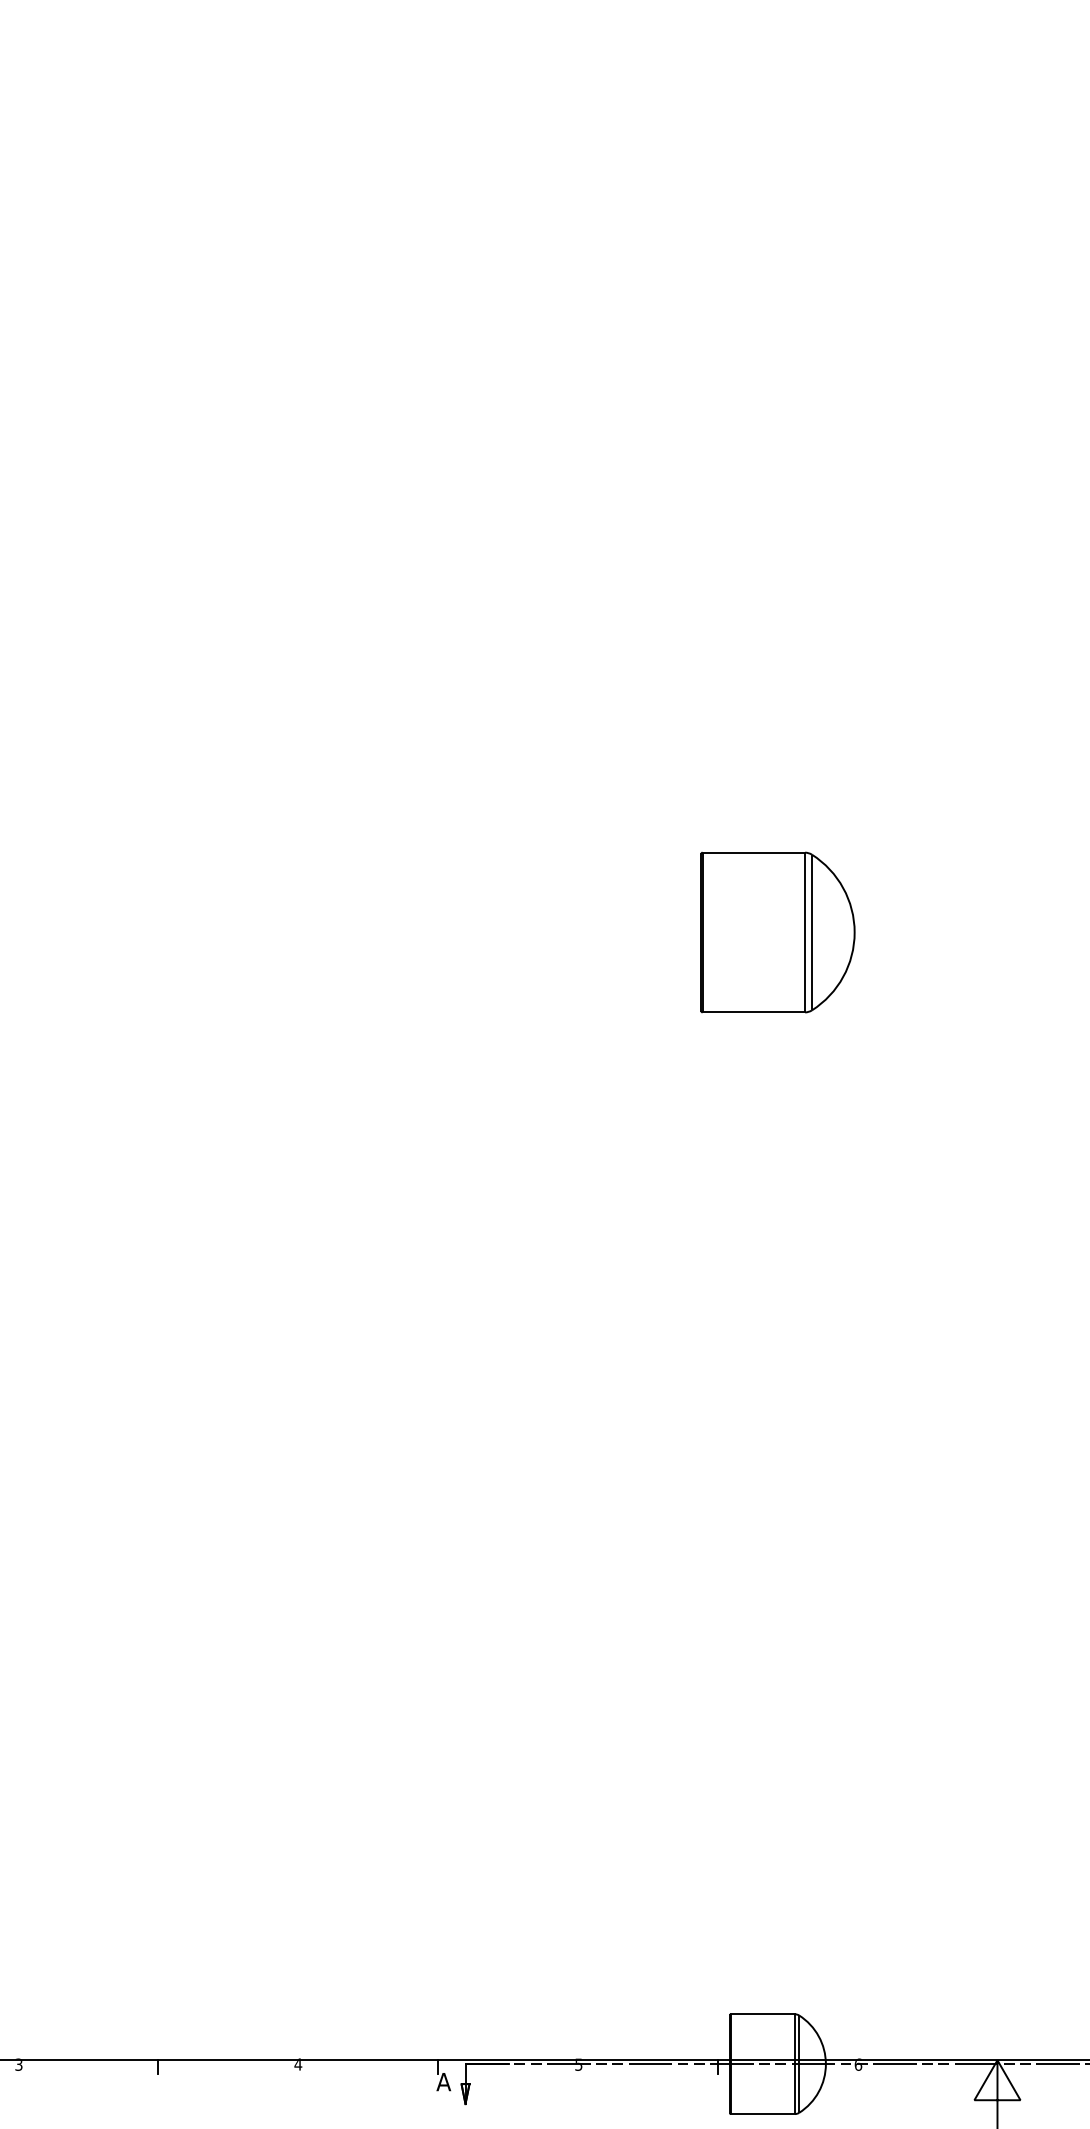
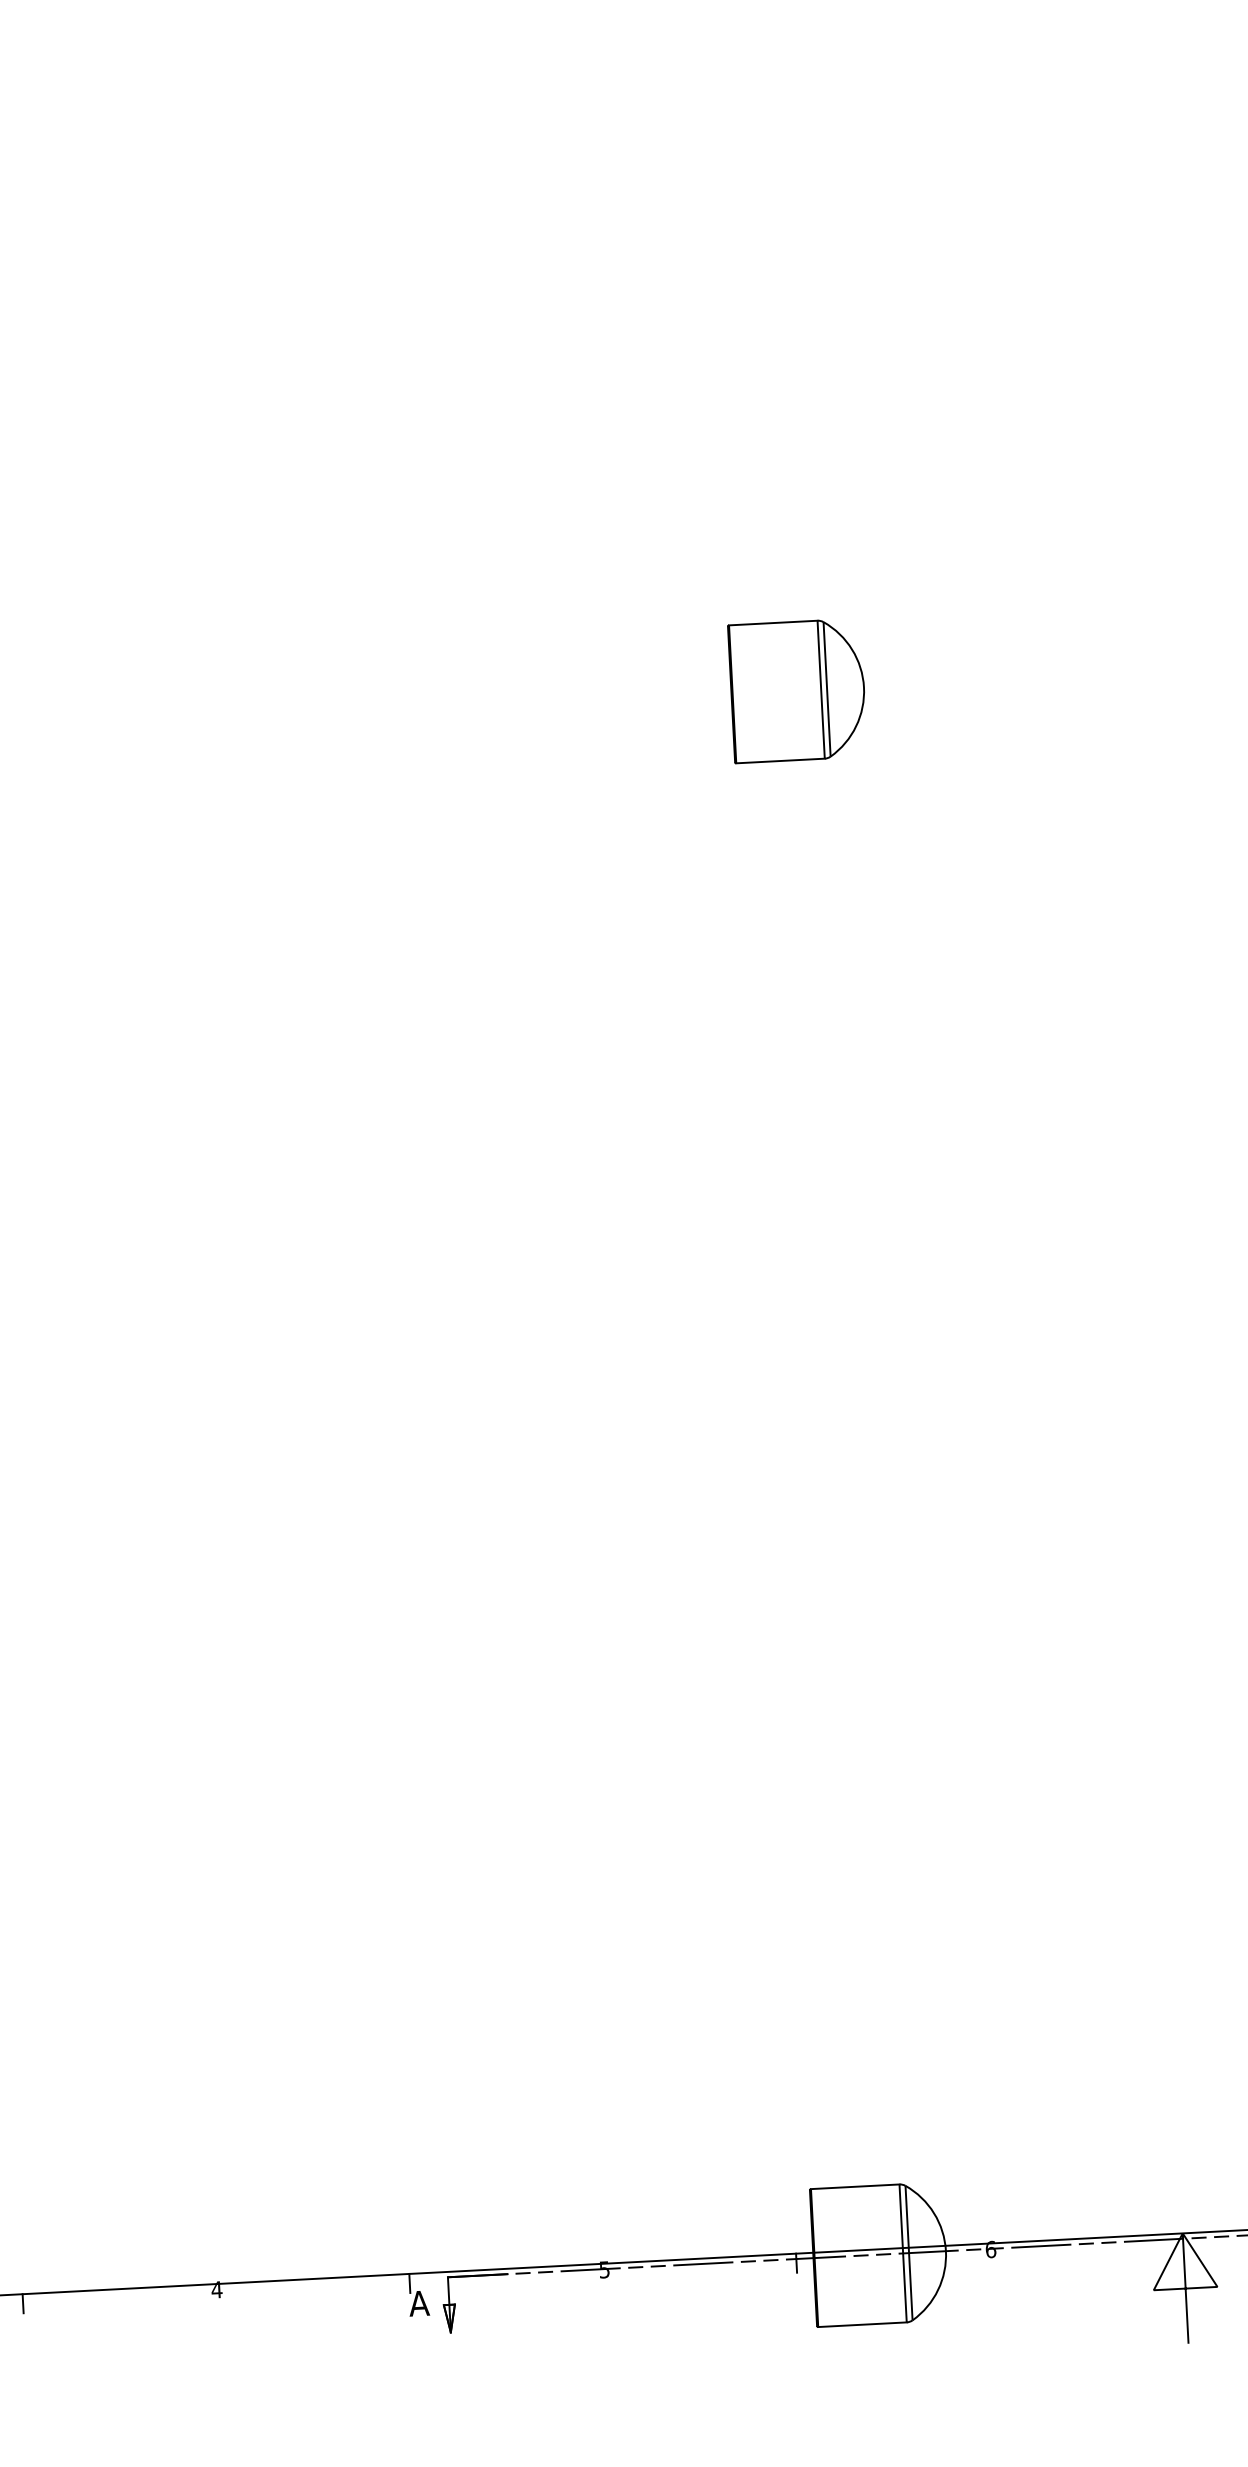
part: (777, 932) -> (797, 690), size x0.62

